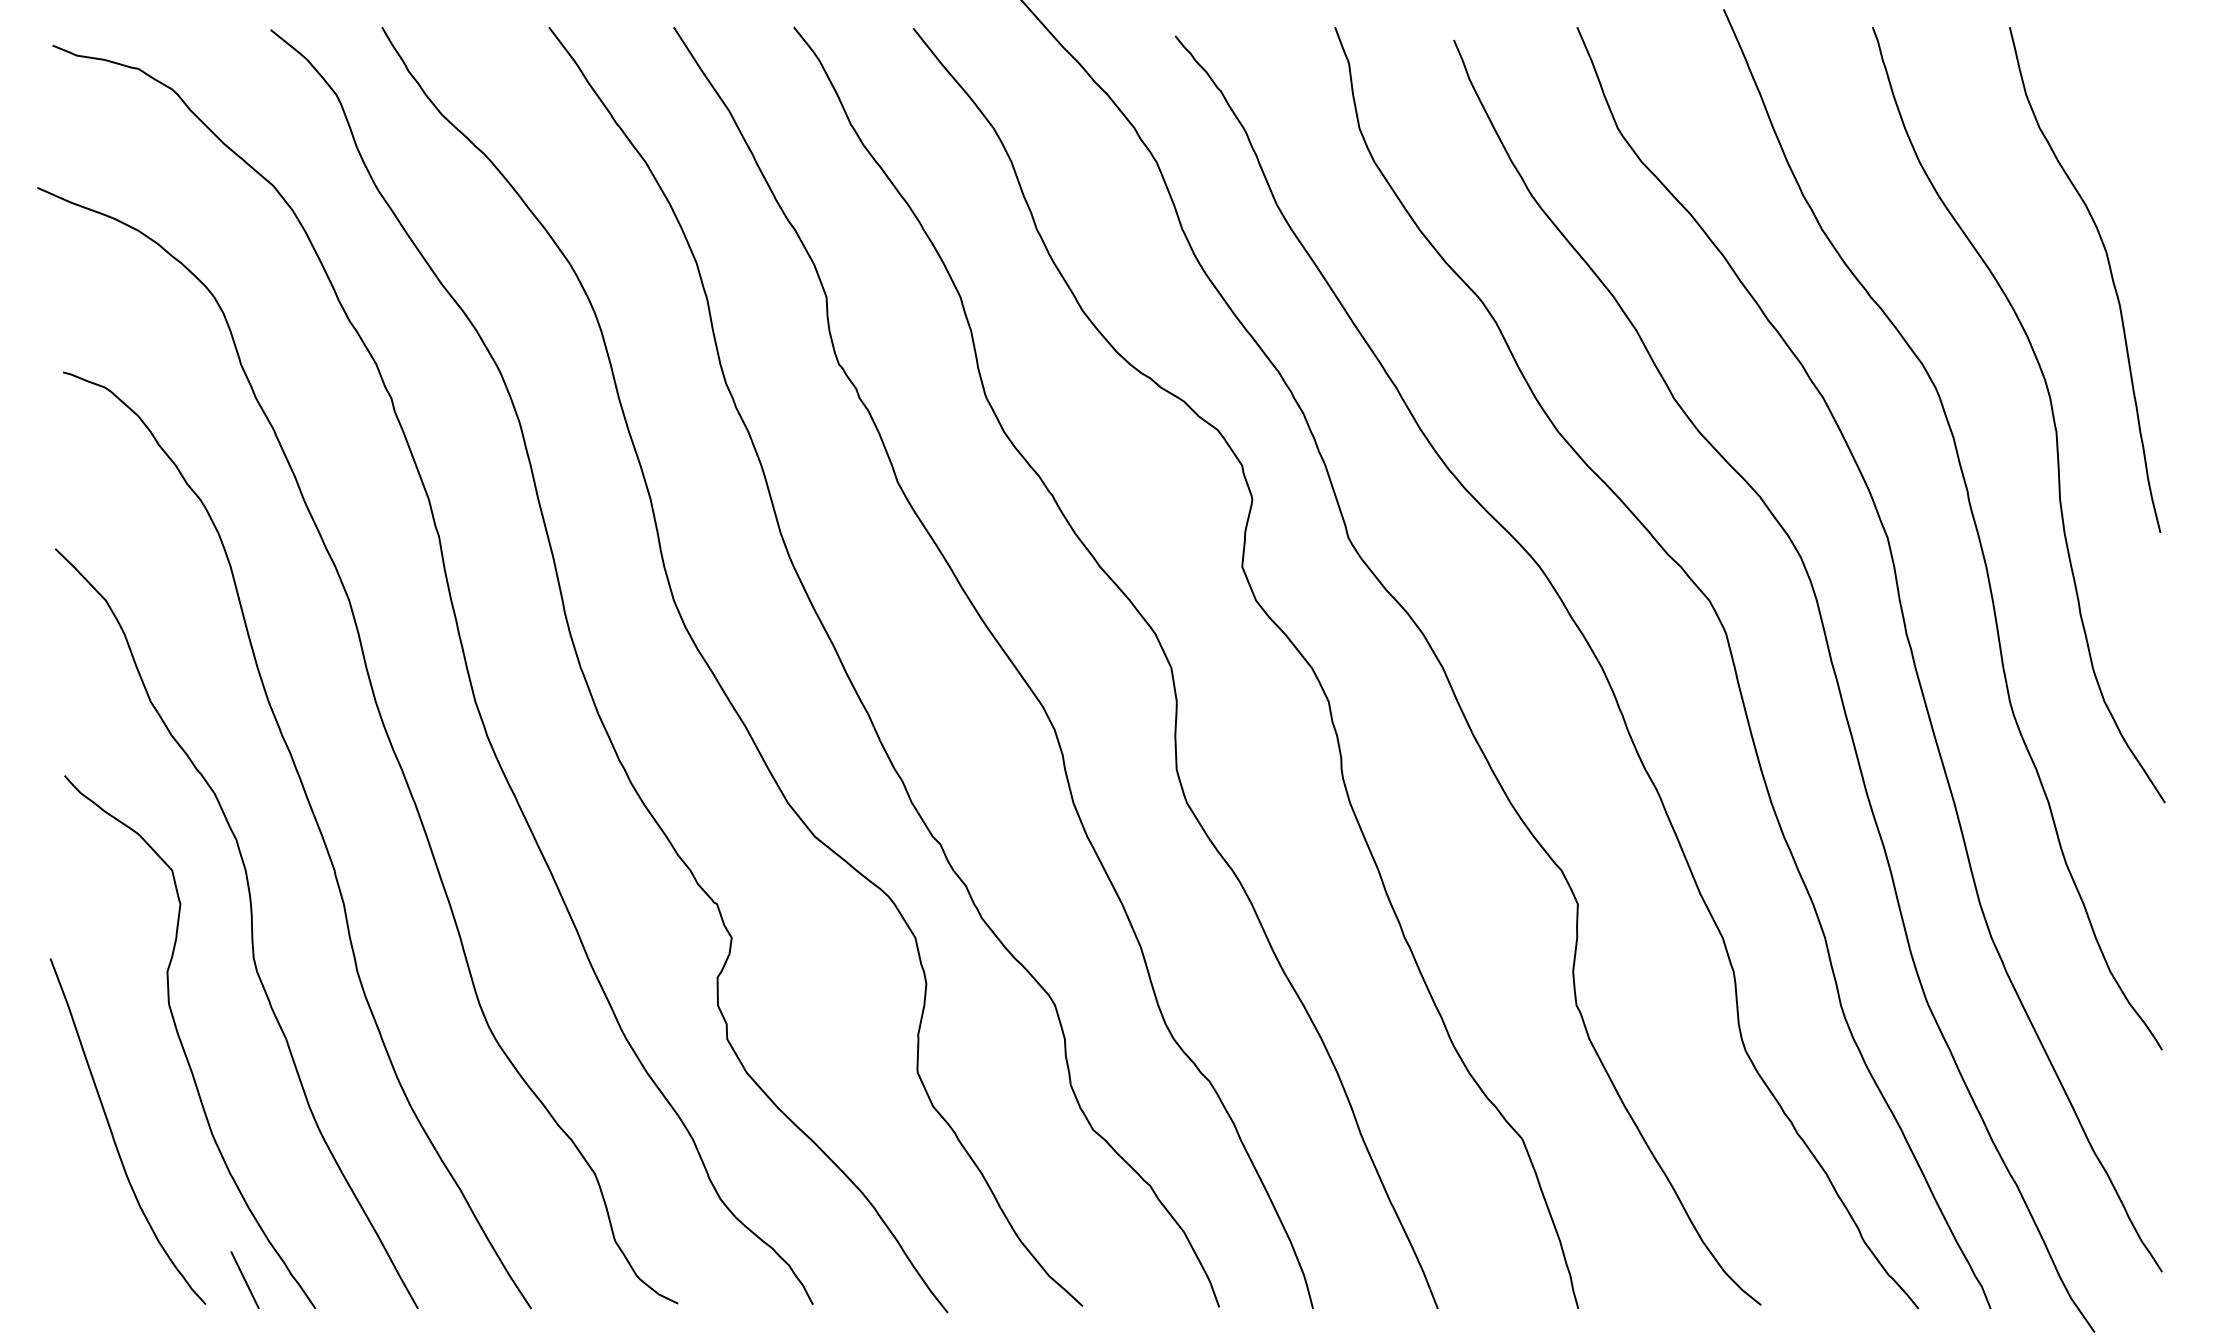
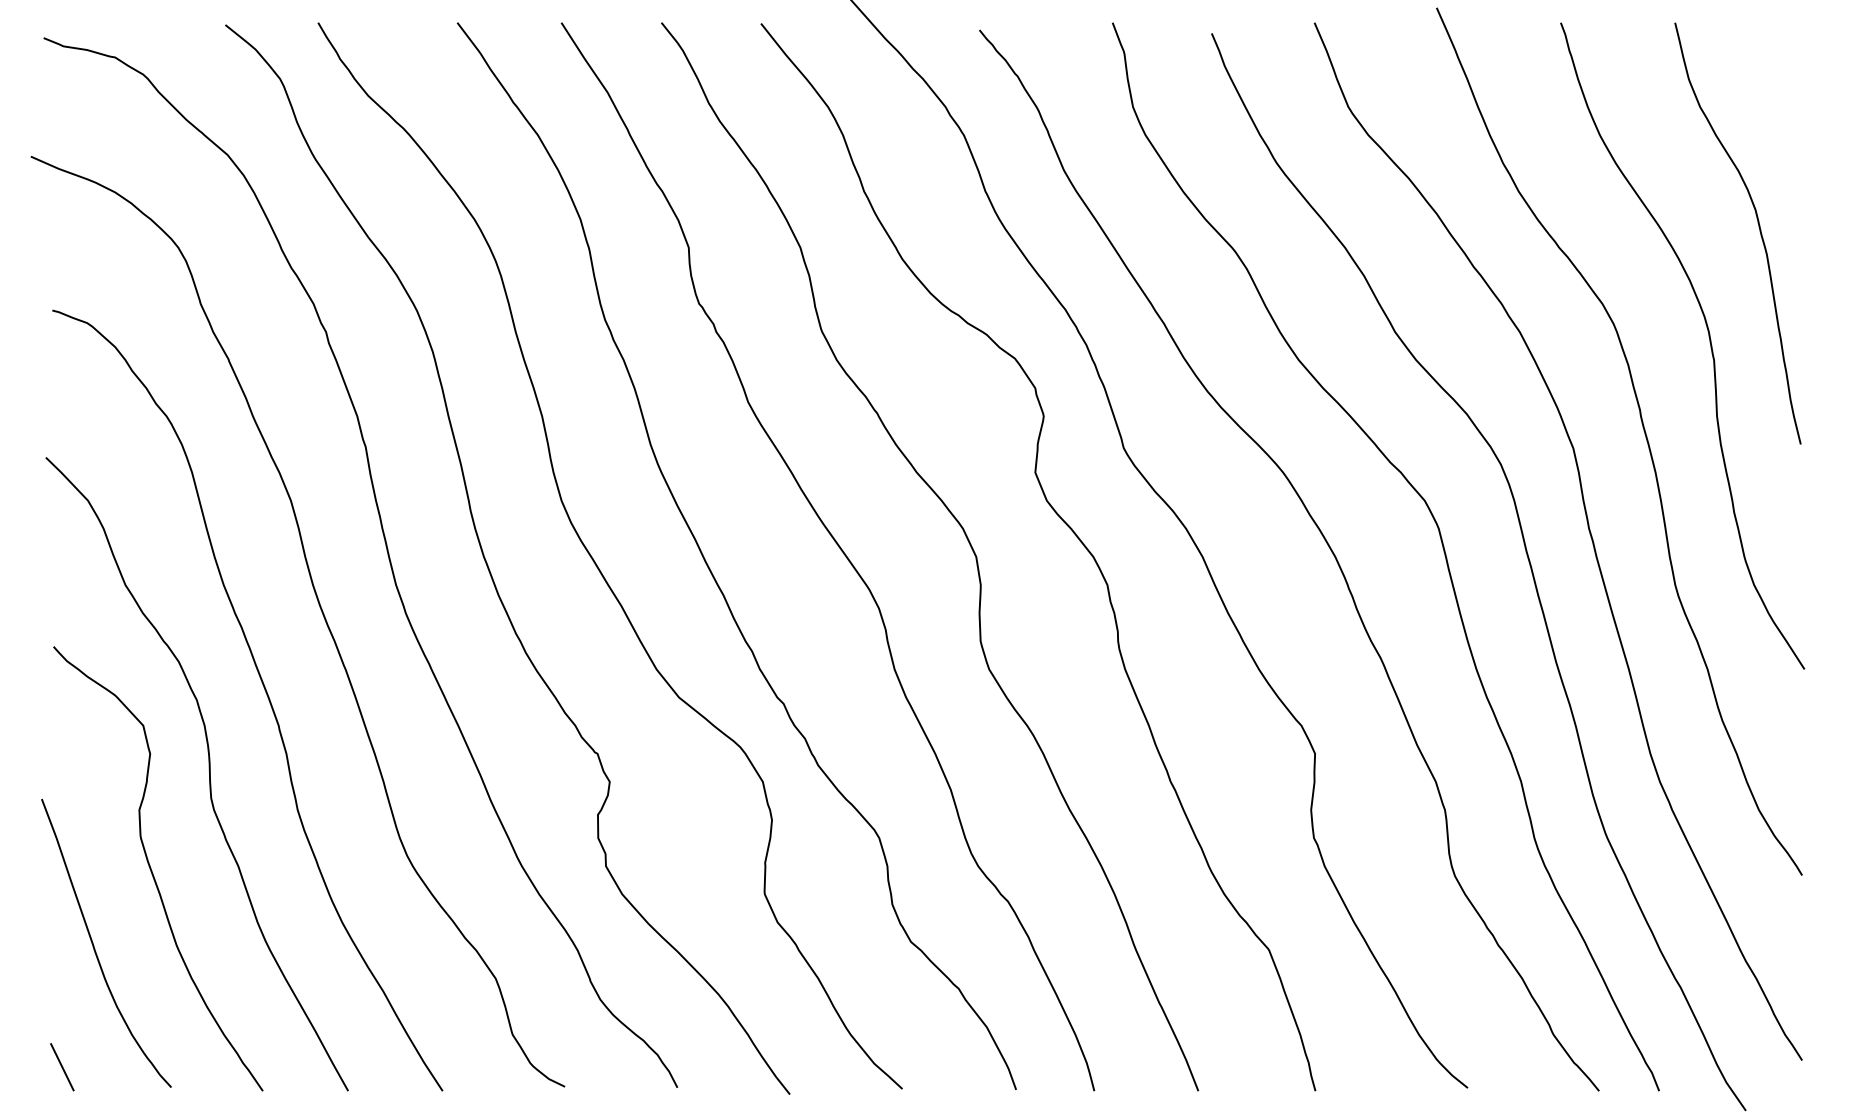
line: (244, 1280) -> (61, 1067), moved

